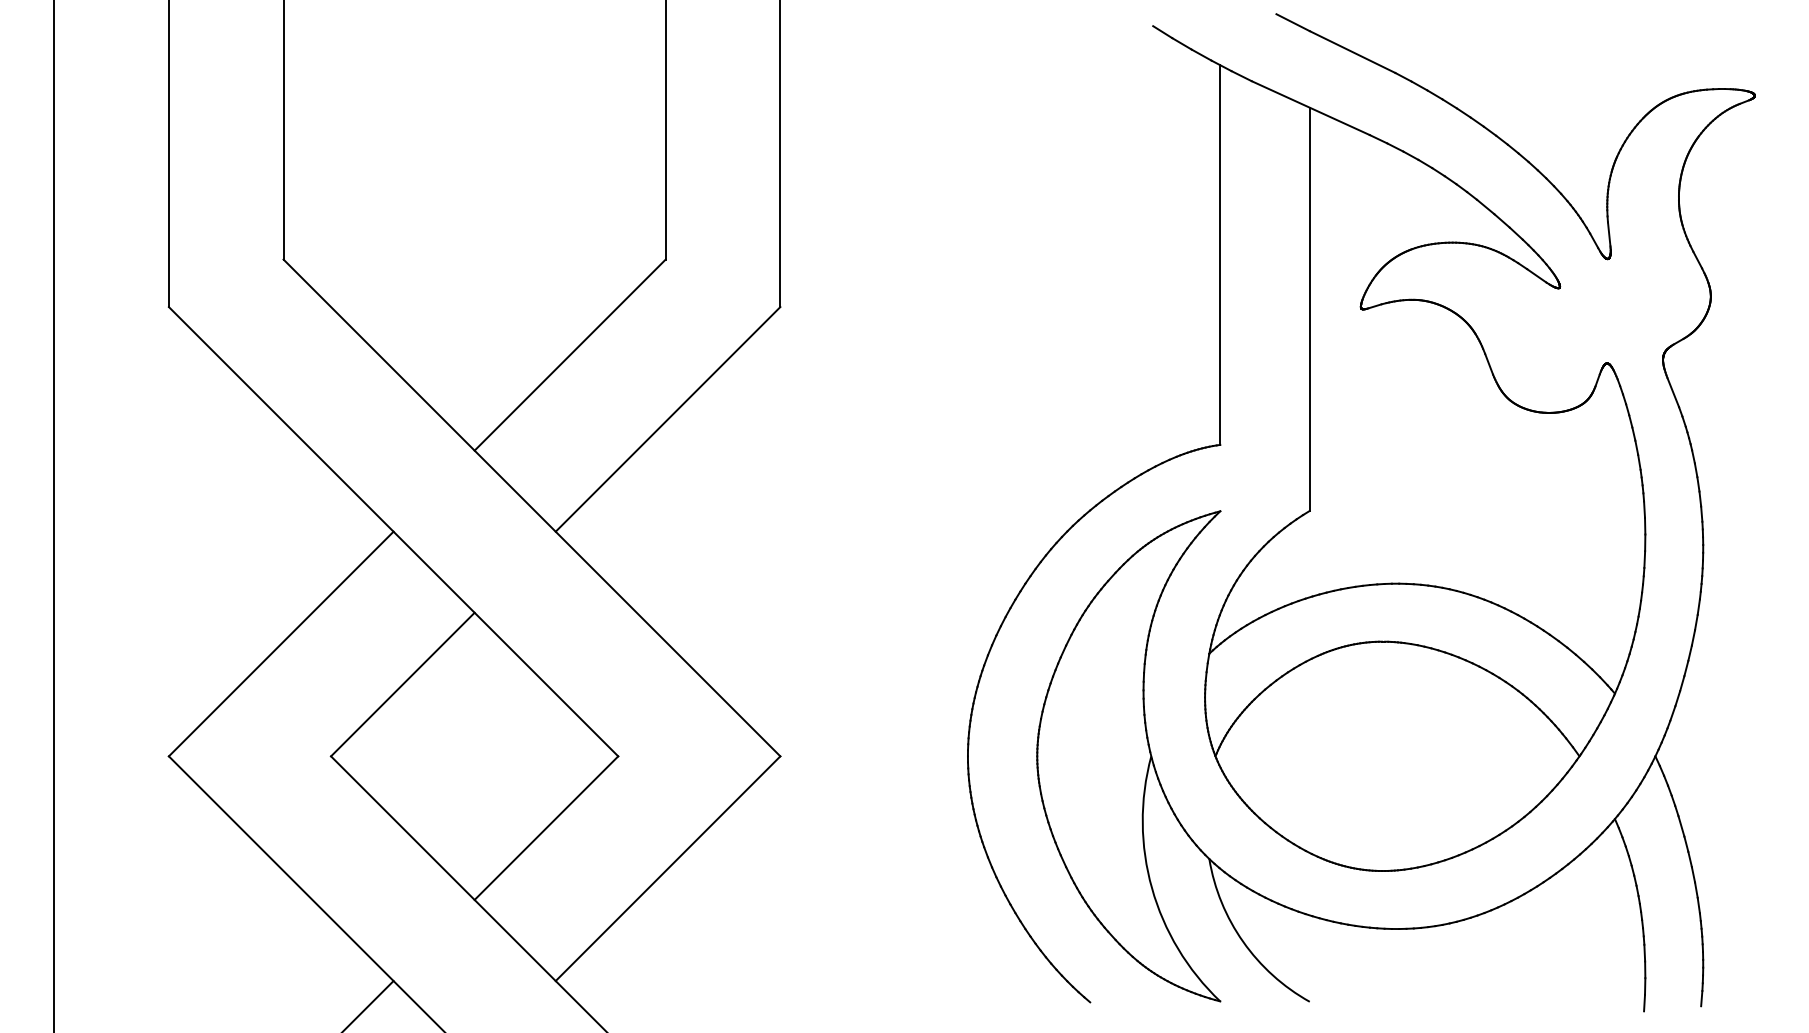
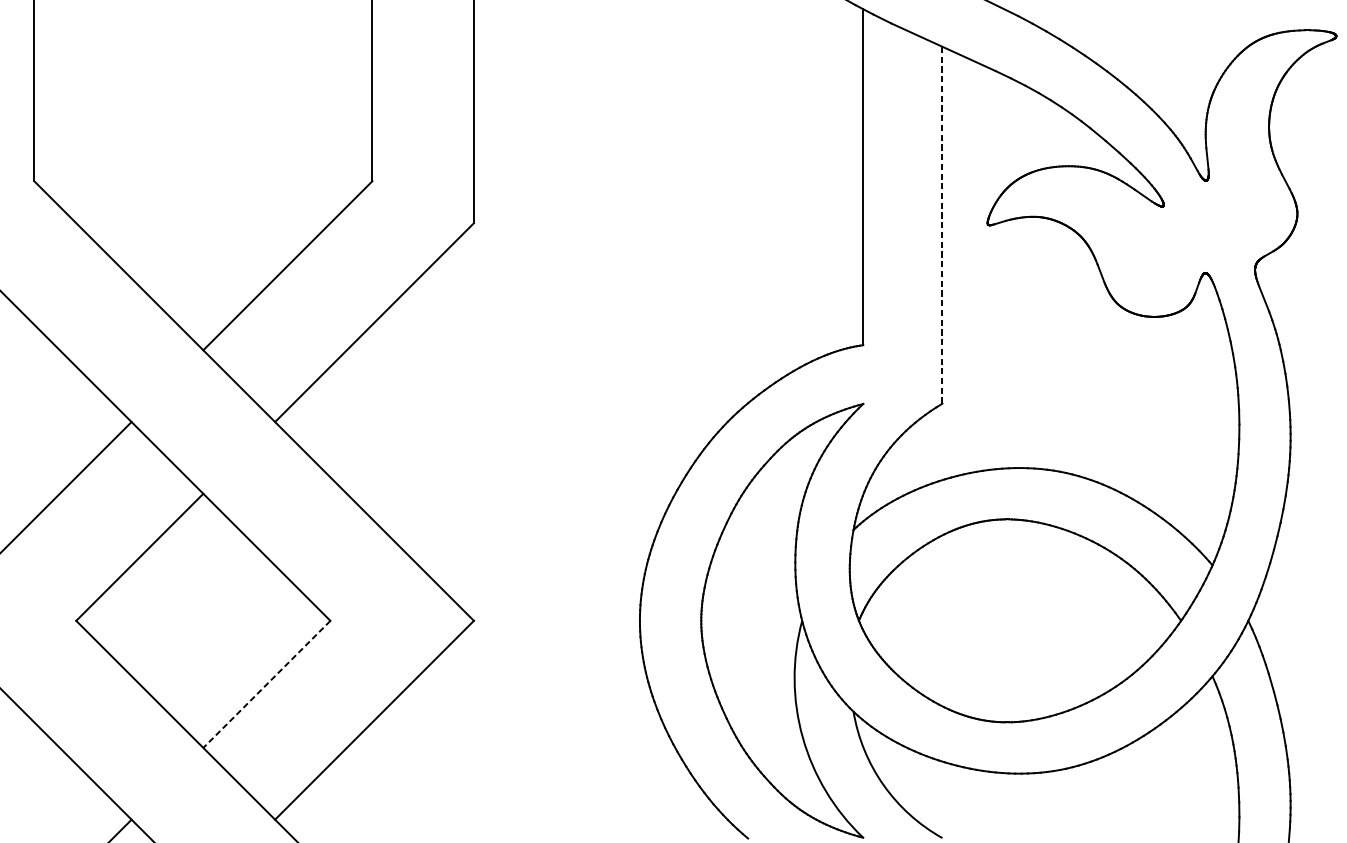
line: (1309, 308) -> (942, 224), solid -> dashed
line: (546, 828) -> (266, 684), solid -> dashed

